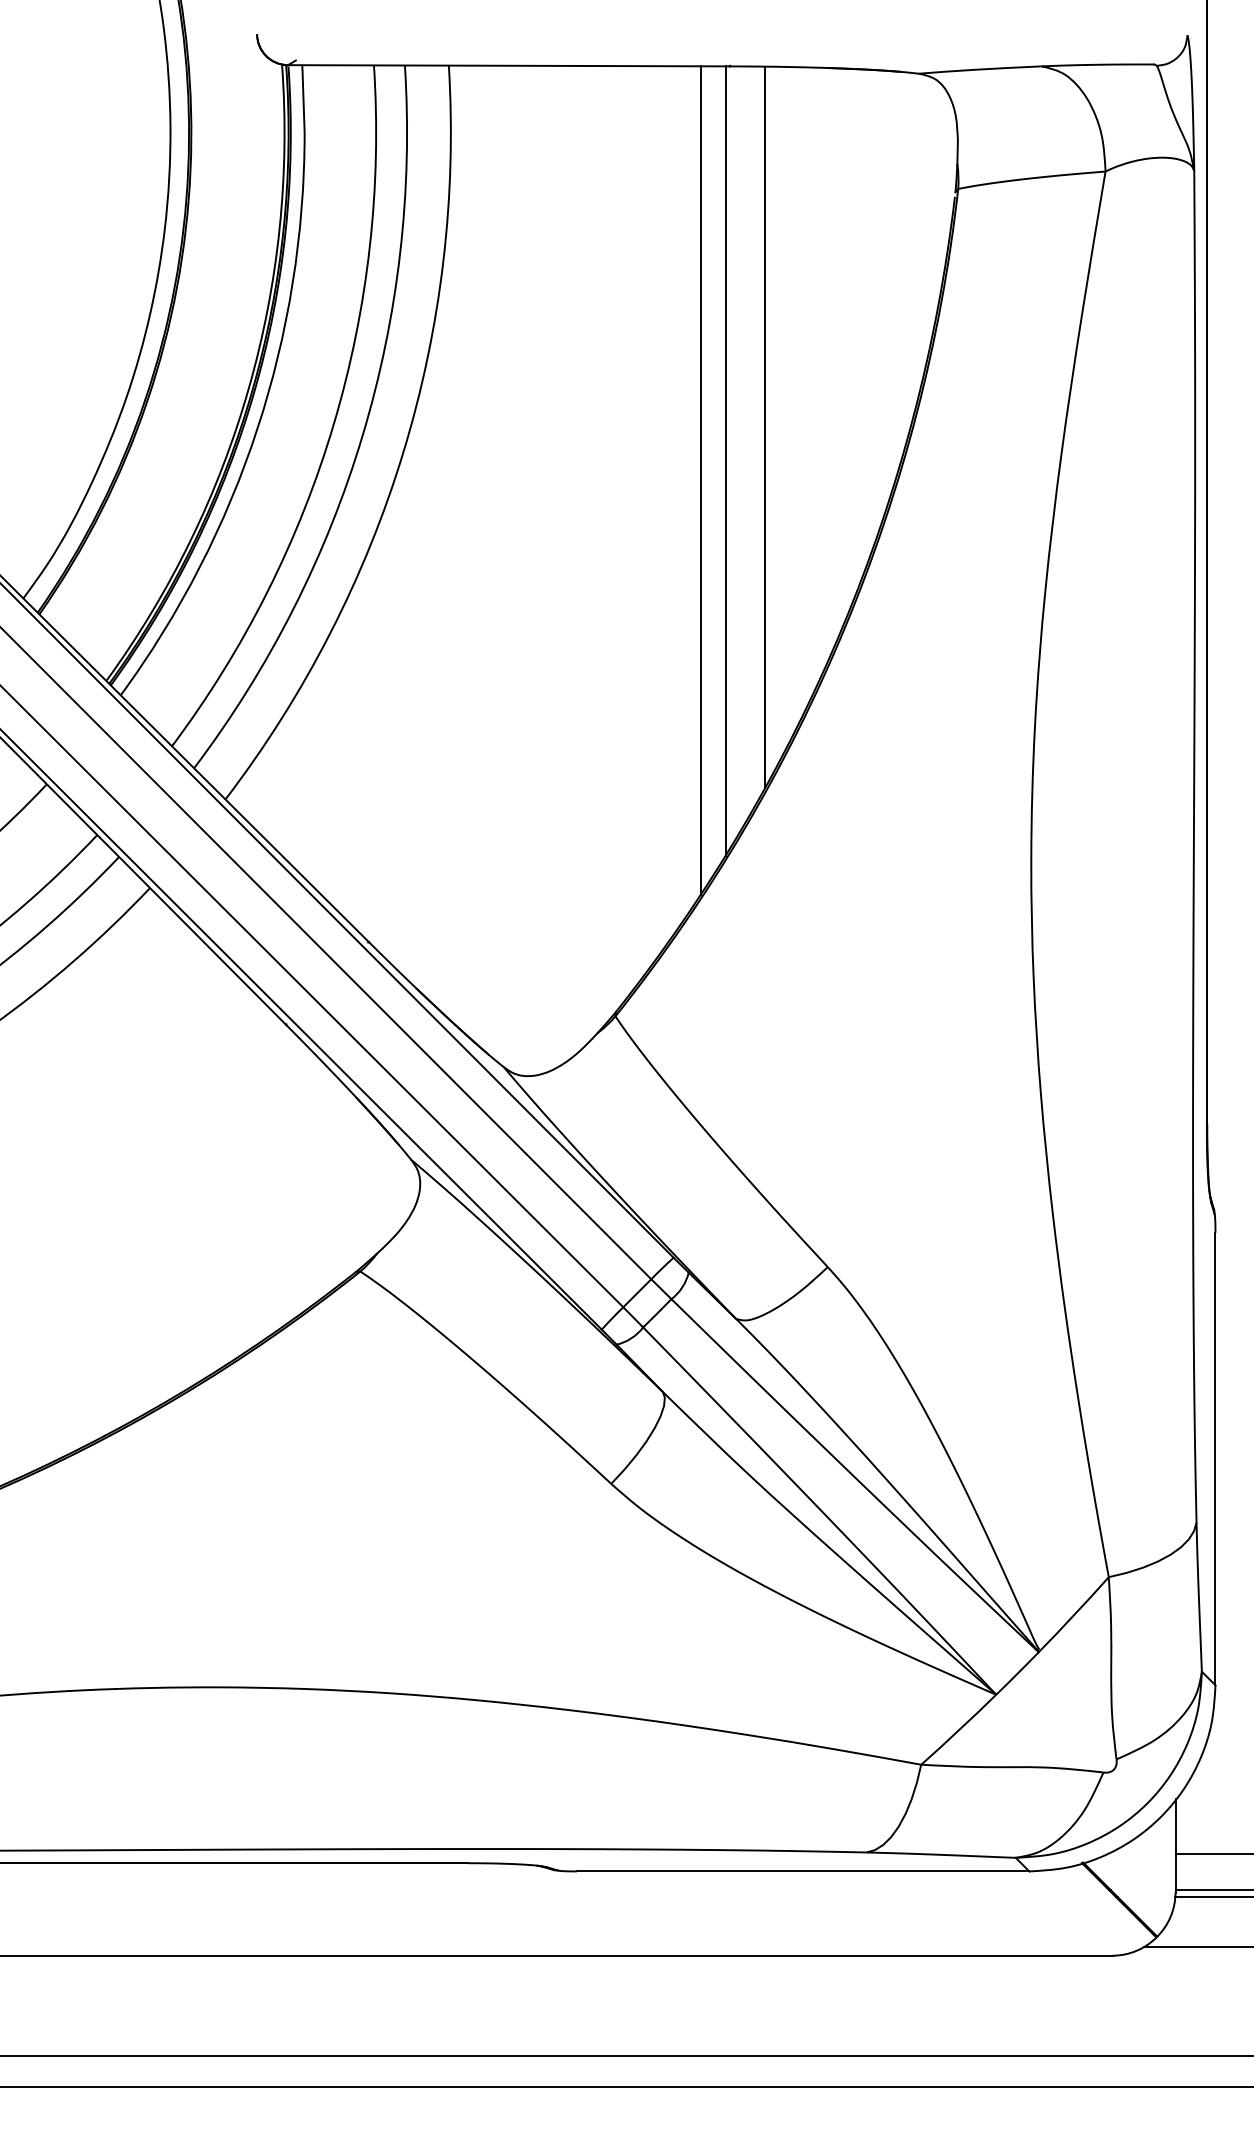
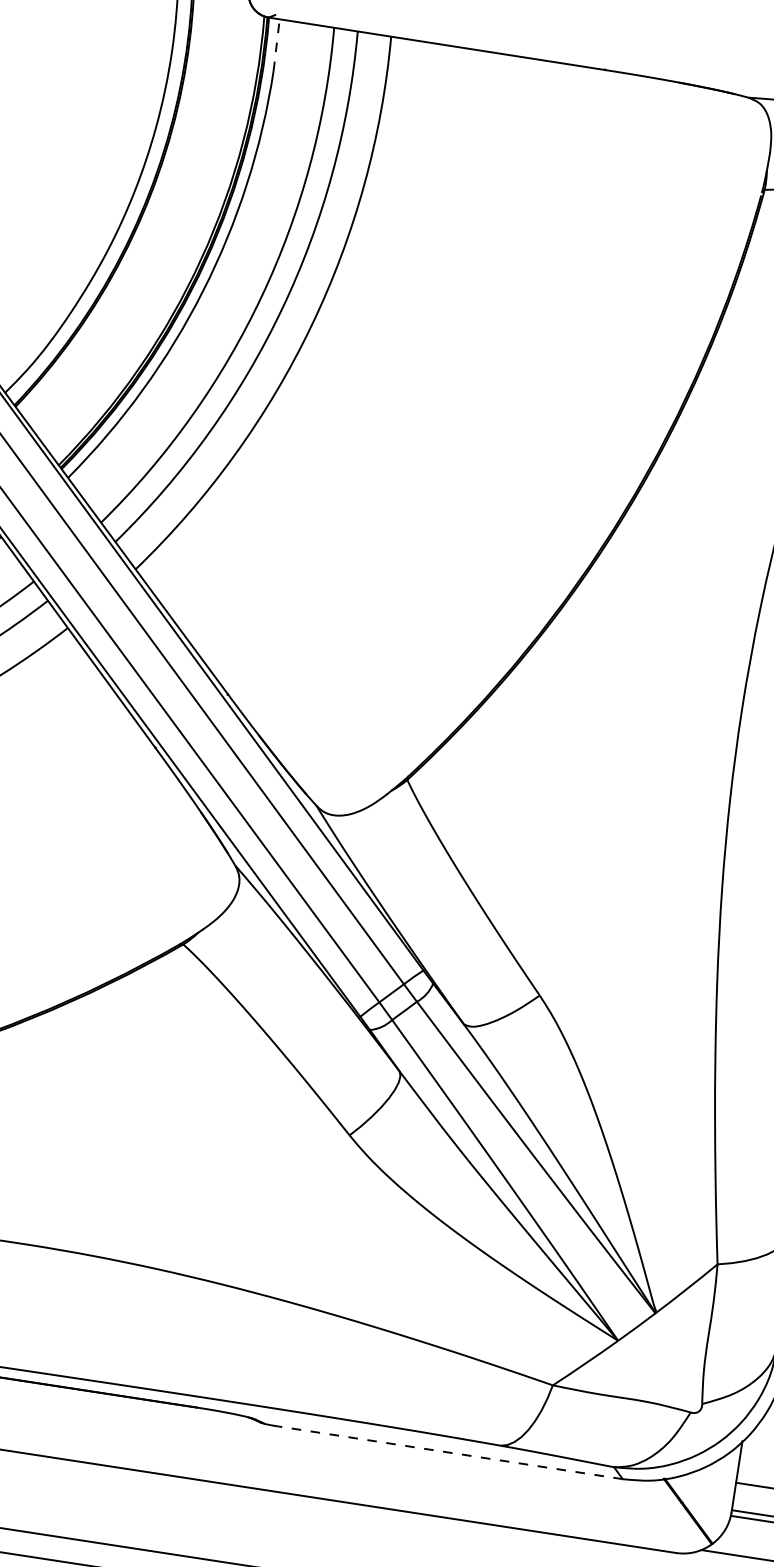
line: (303, 97) -> (276, 44), solid -> dashed
line: (765, 426) -> (590, 348), removed
line: (725, 460) -> (555, 369), removed
line: (700, 480) -> (534, 381), removed
line: (802, 1871) -> (450, 1452), solid -> dashed

